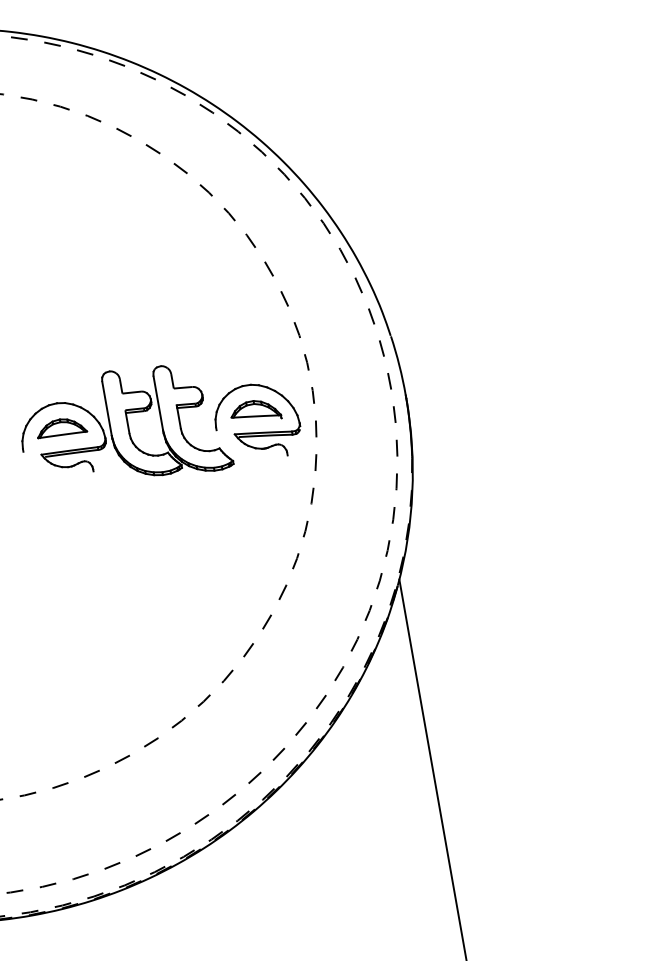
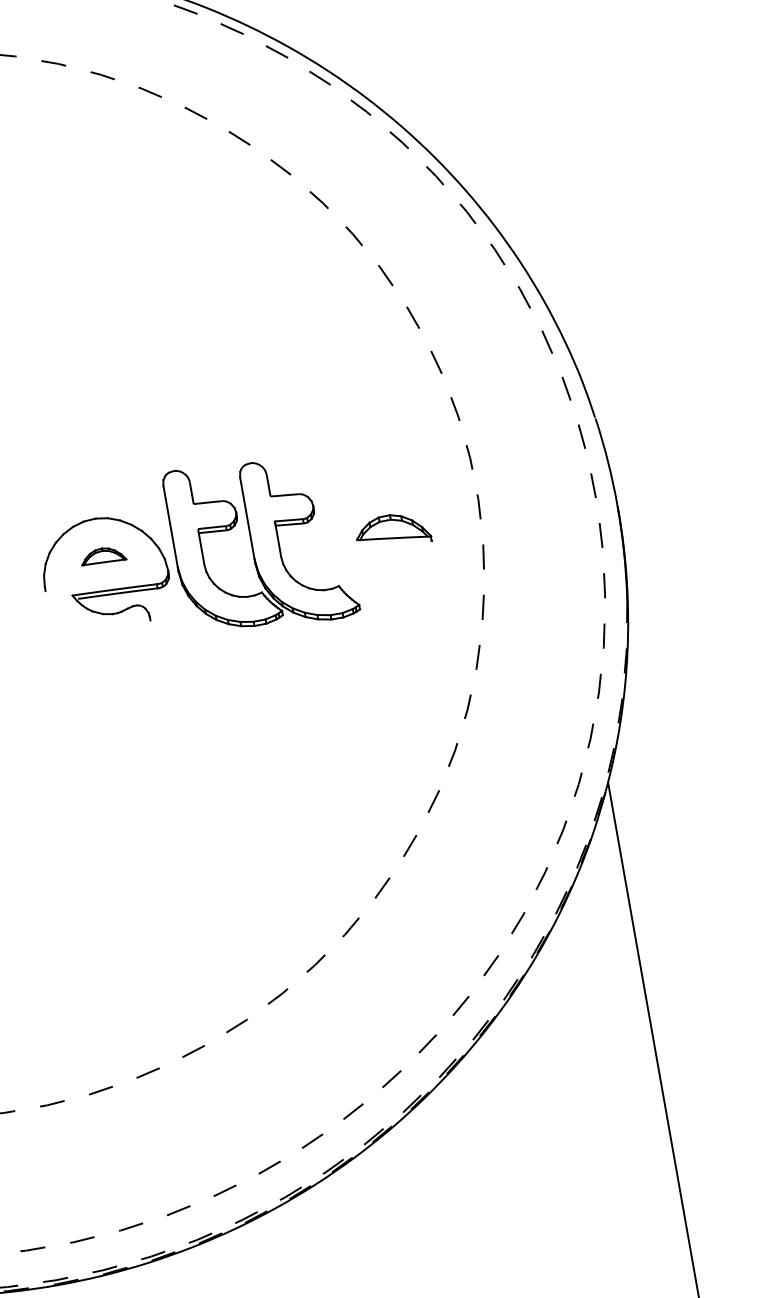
part: (62, 428) -> (104, 556), size x0.6
part: (262, 431) -> (403, 560), removed

